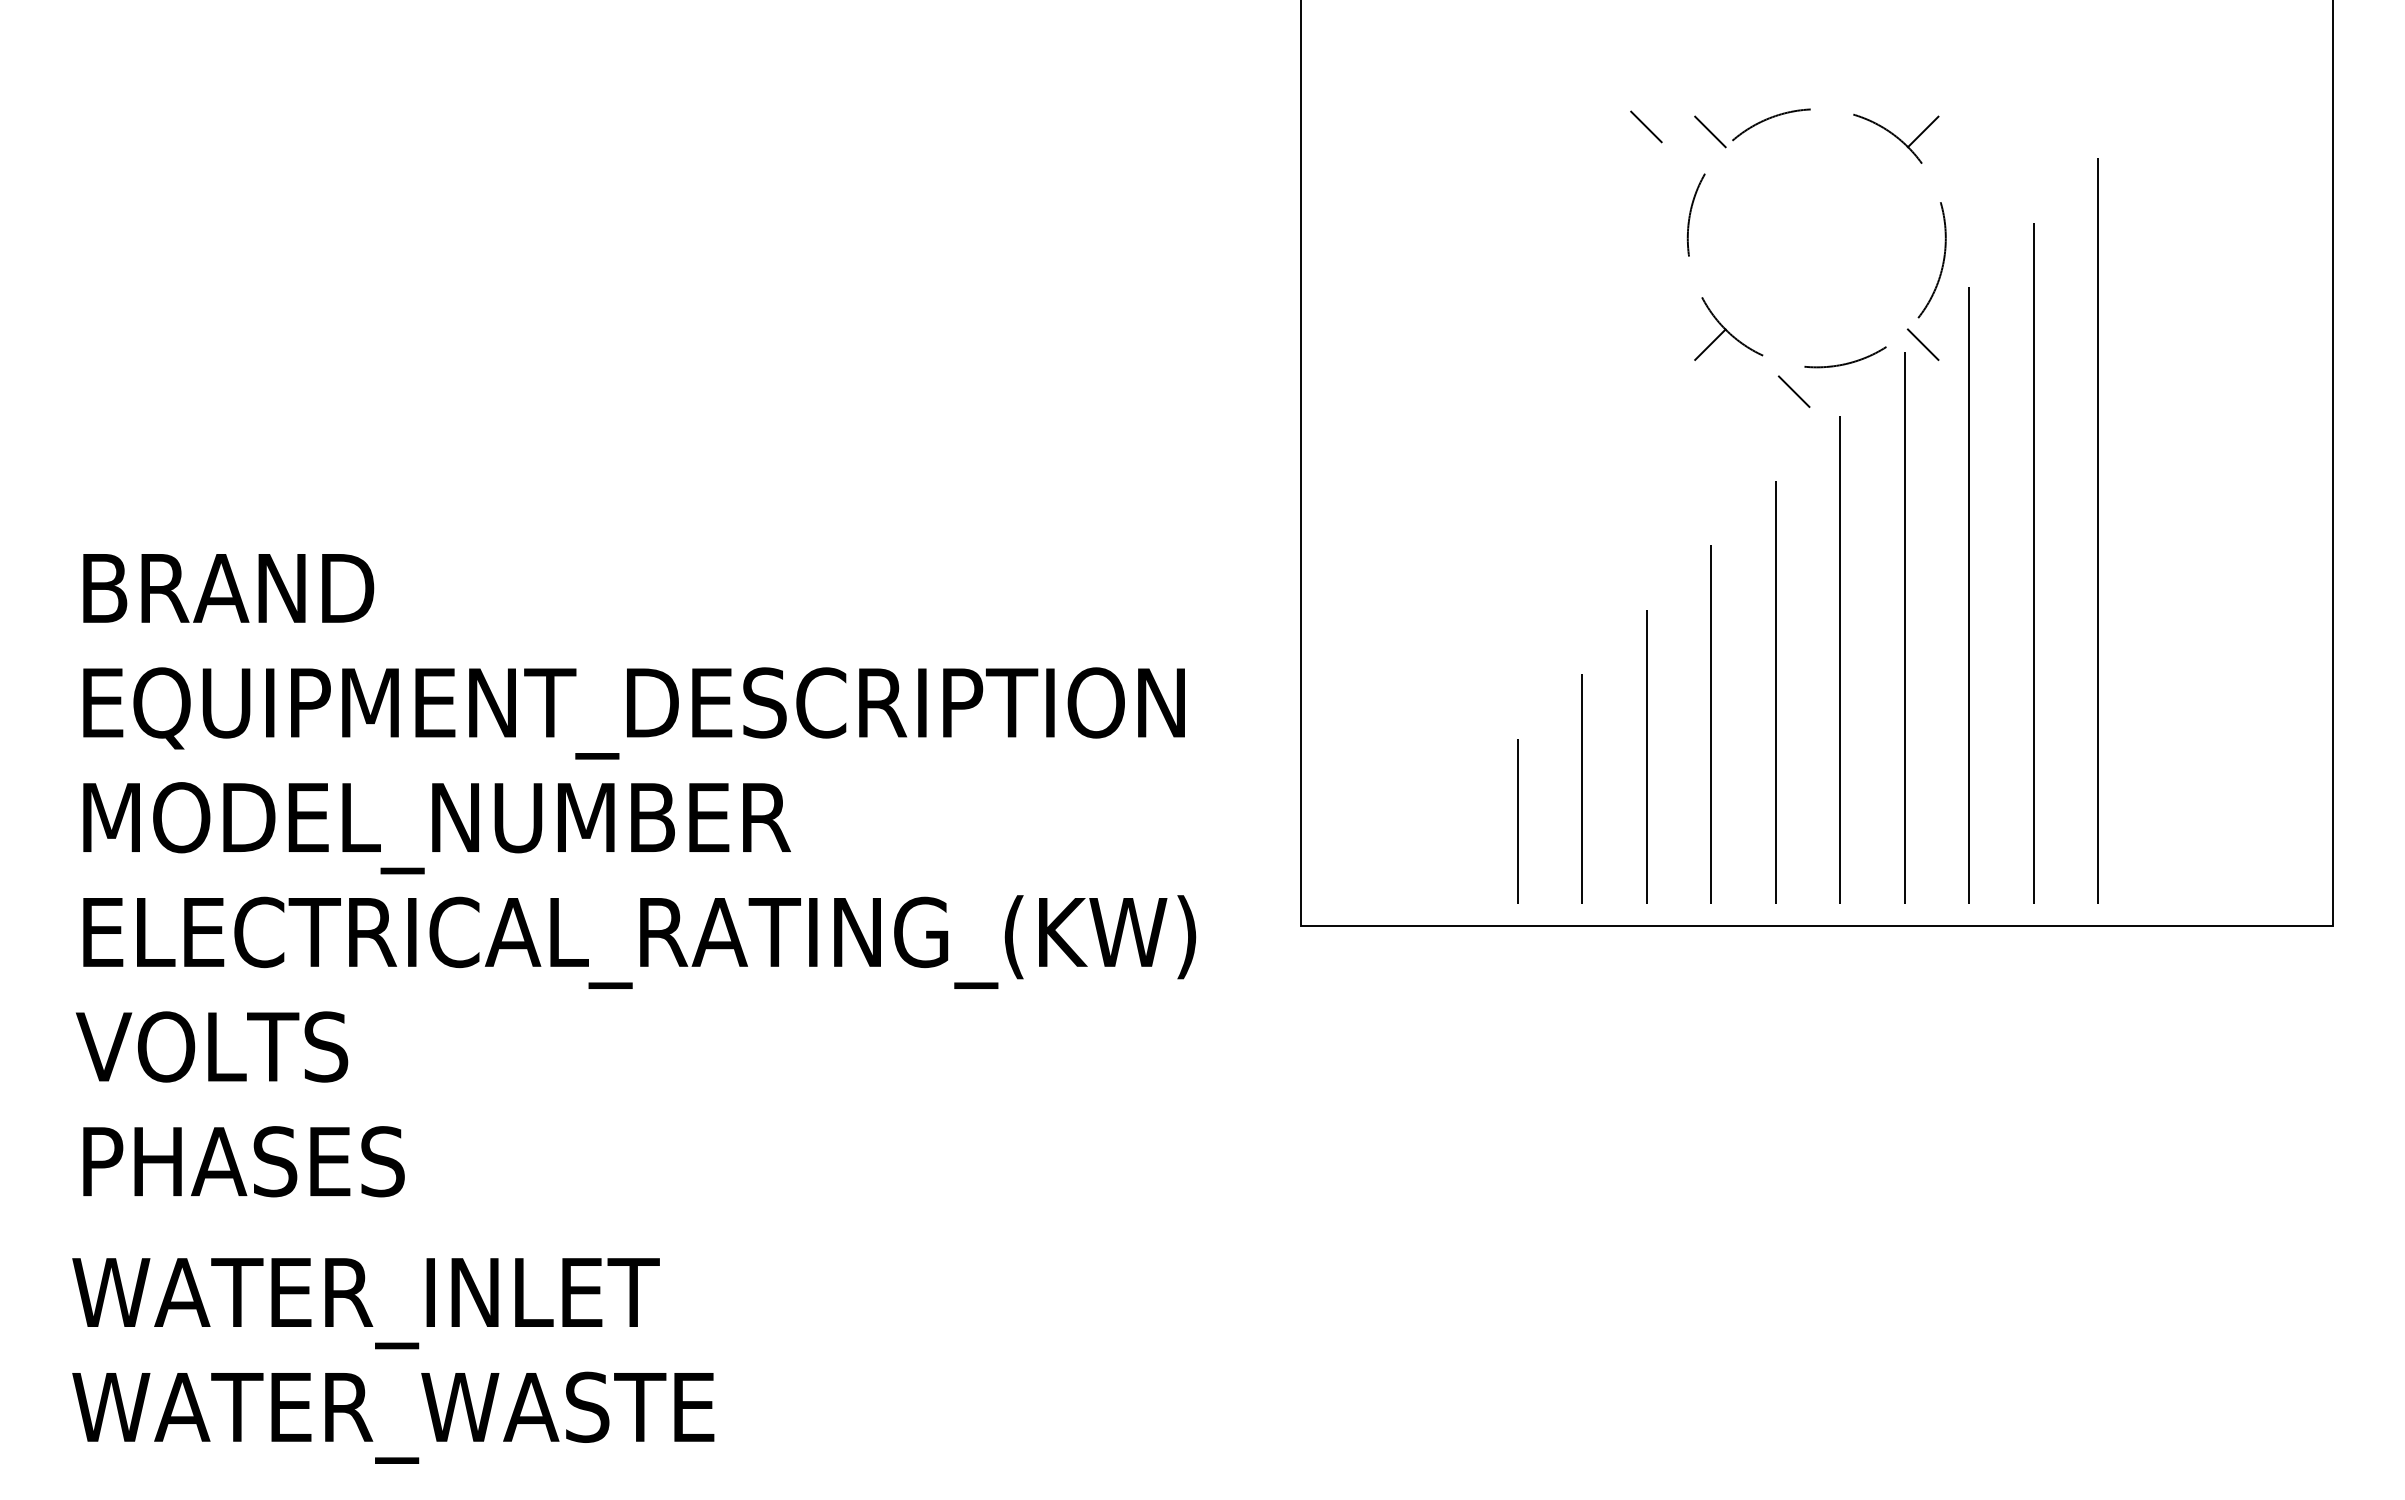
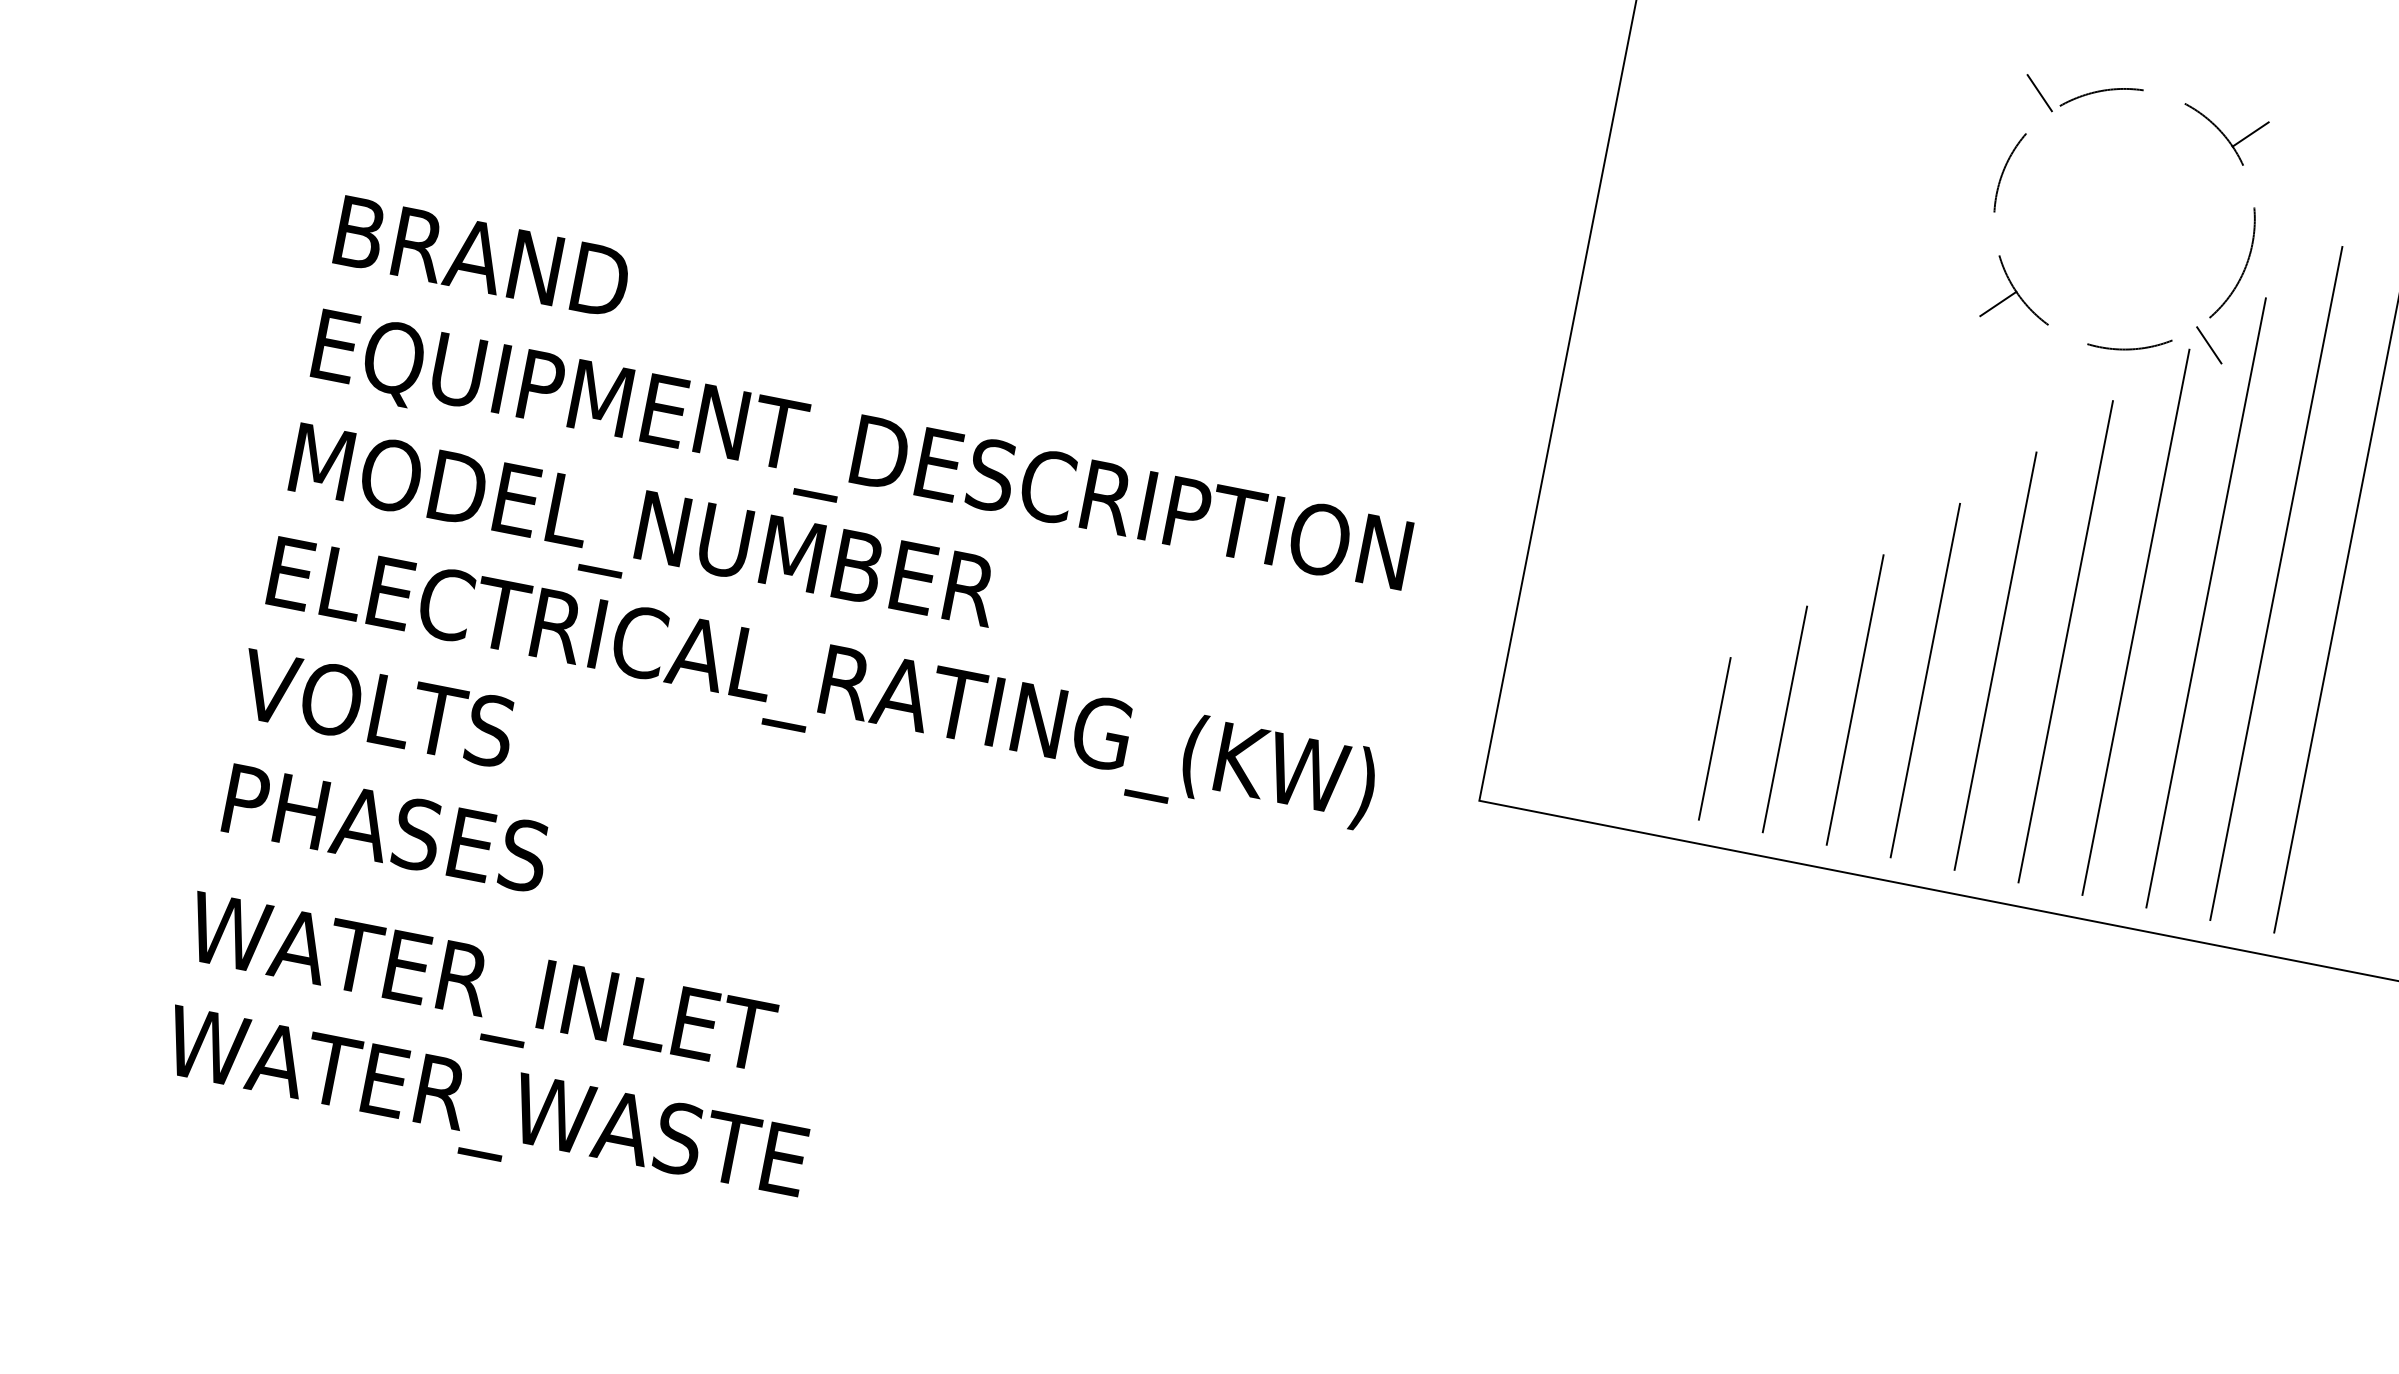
line: (1646, 126) -> (1977, 75), removed
line: (1793, 391) -> (2071, 366), removed

